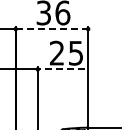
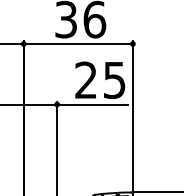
line: (52, 29) -> (79, 44), dashed -> solid
line: (61, 69) -> (92, 104), dashed -> solid

